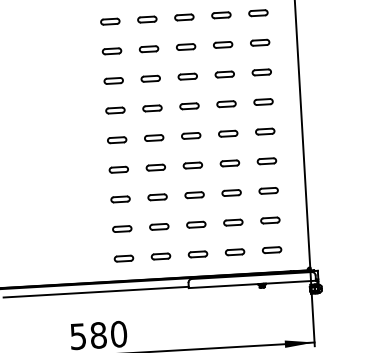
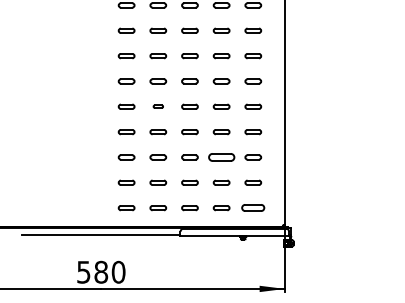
part: (154, 137) -> (158, 106), size x0.6
part: (231, 193) -> (221, 157), size x1.6
part: (272, 250) -> (253, 208), size x1.4

